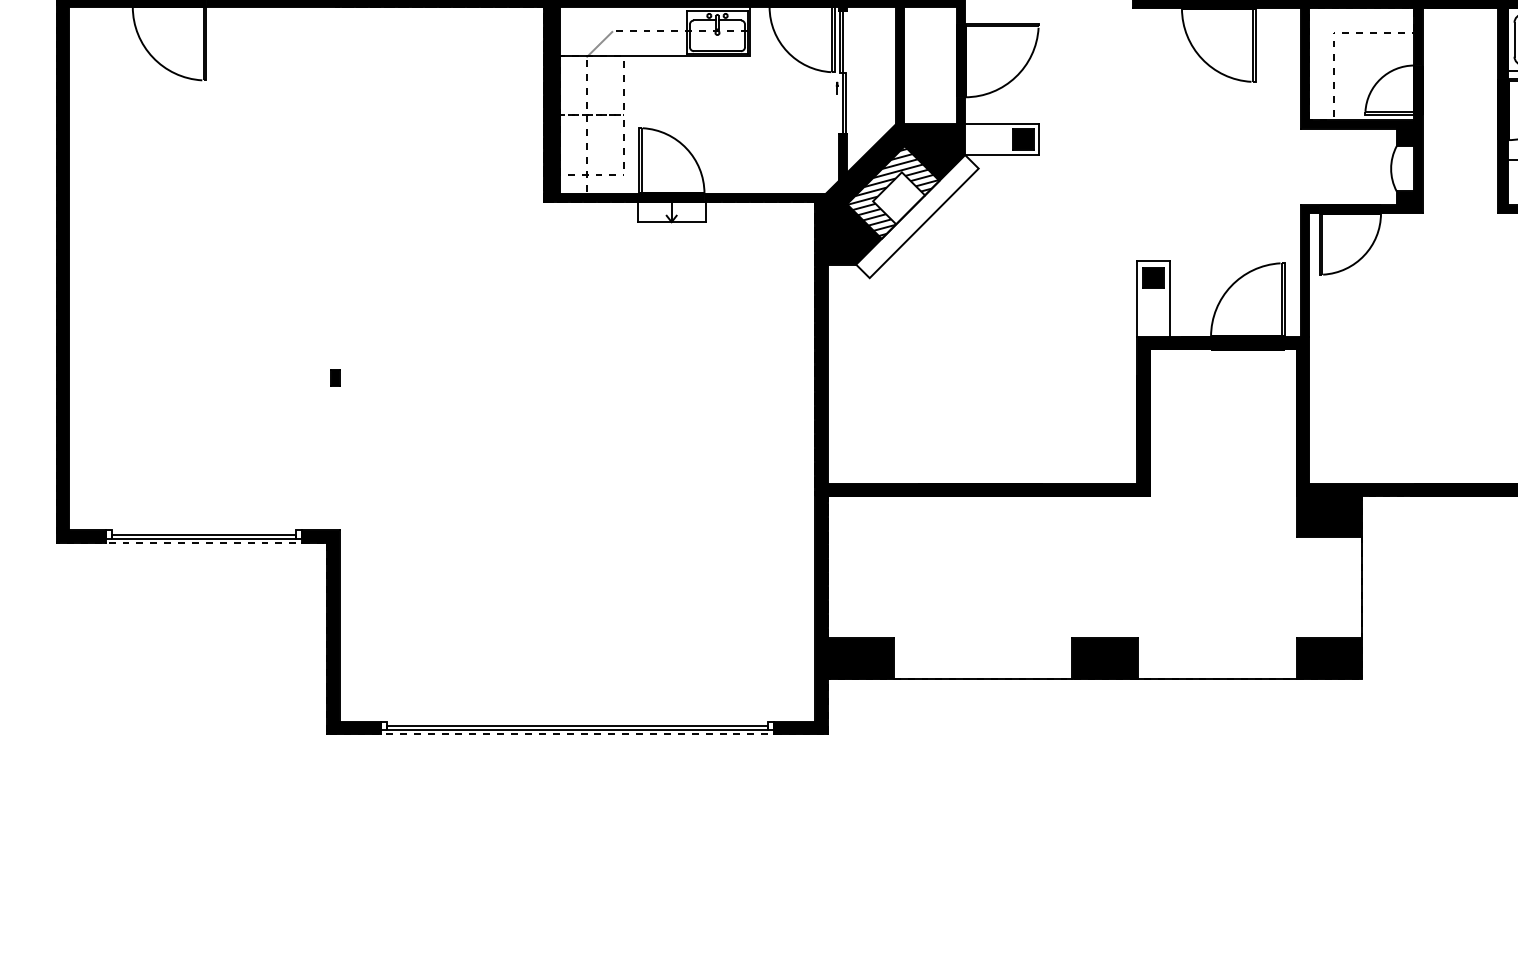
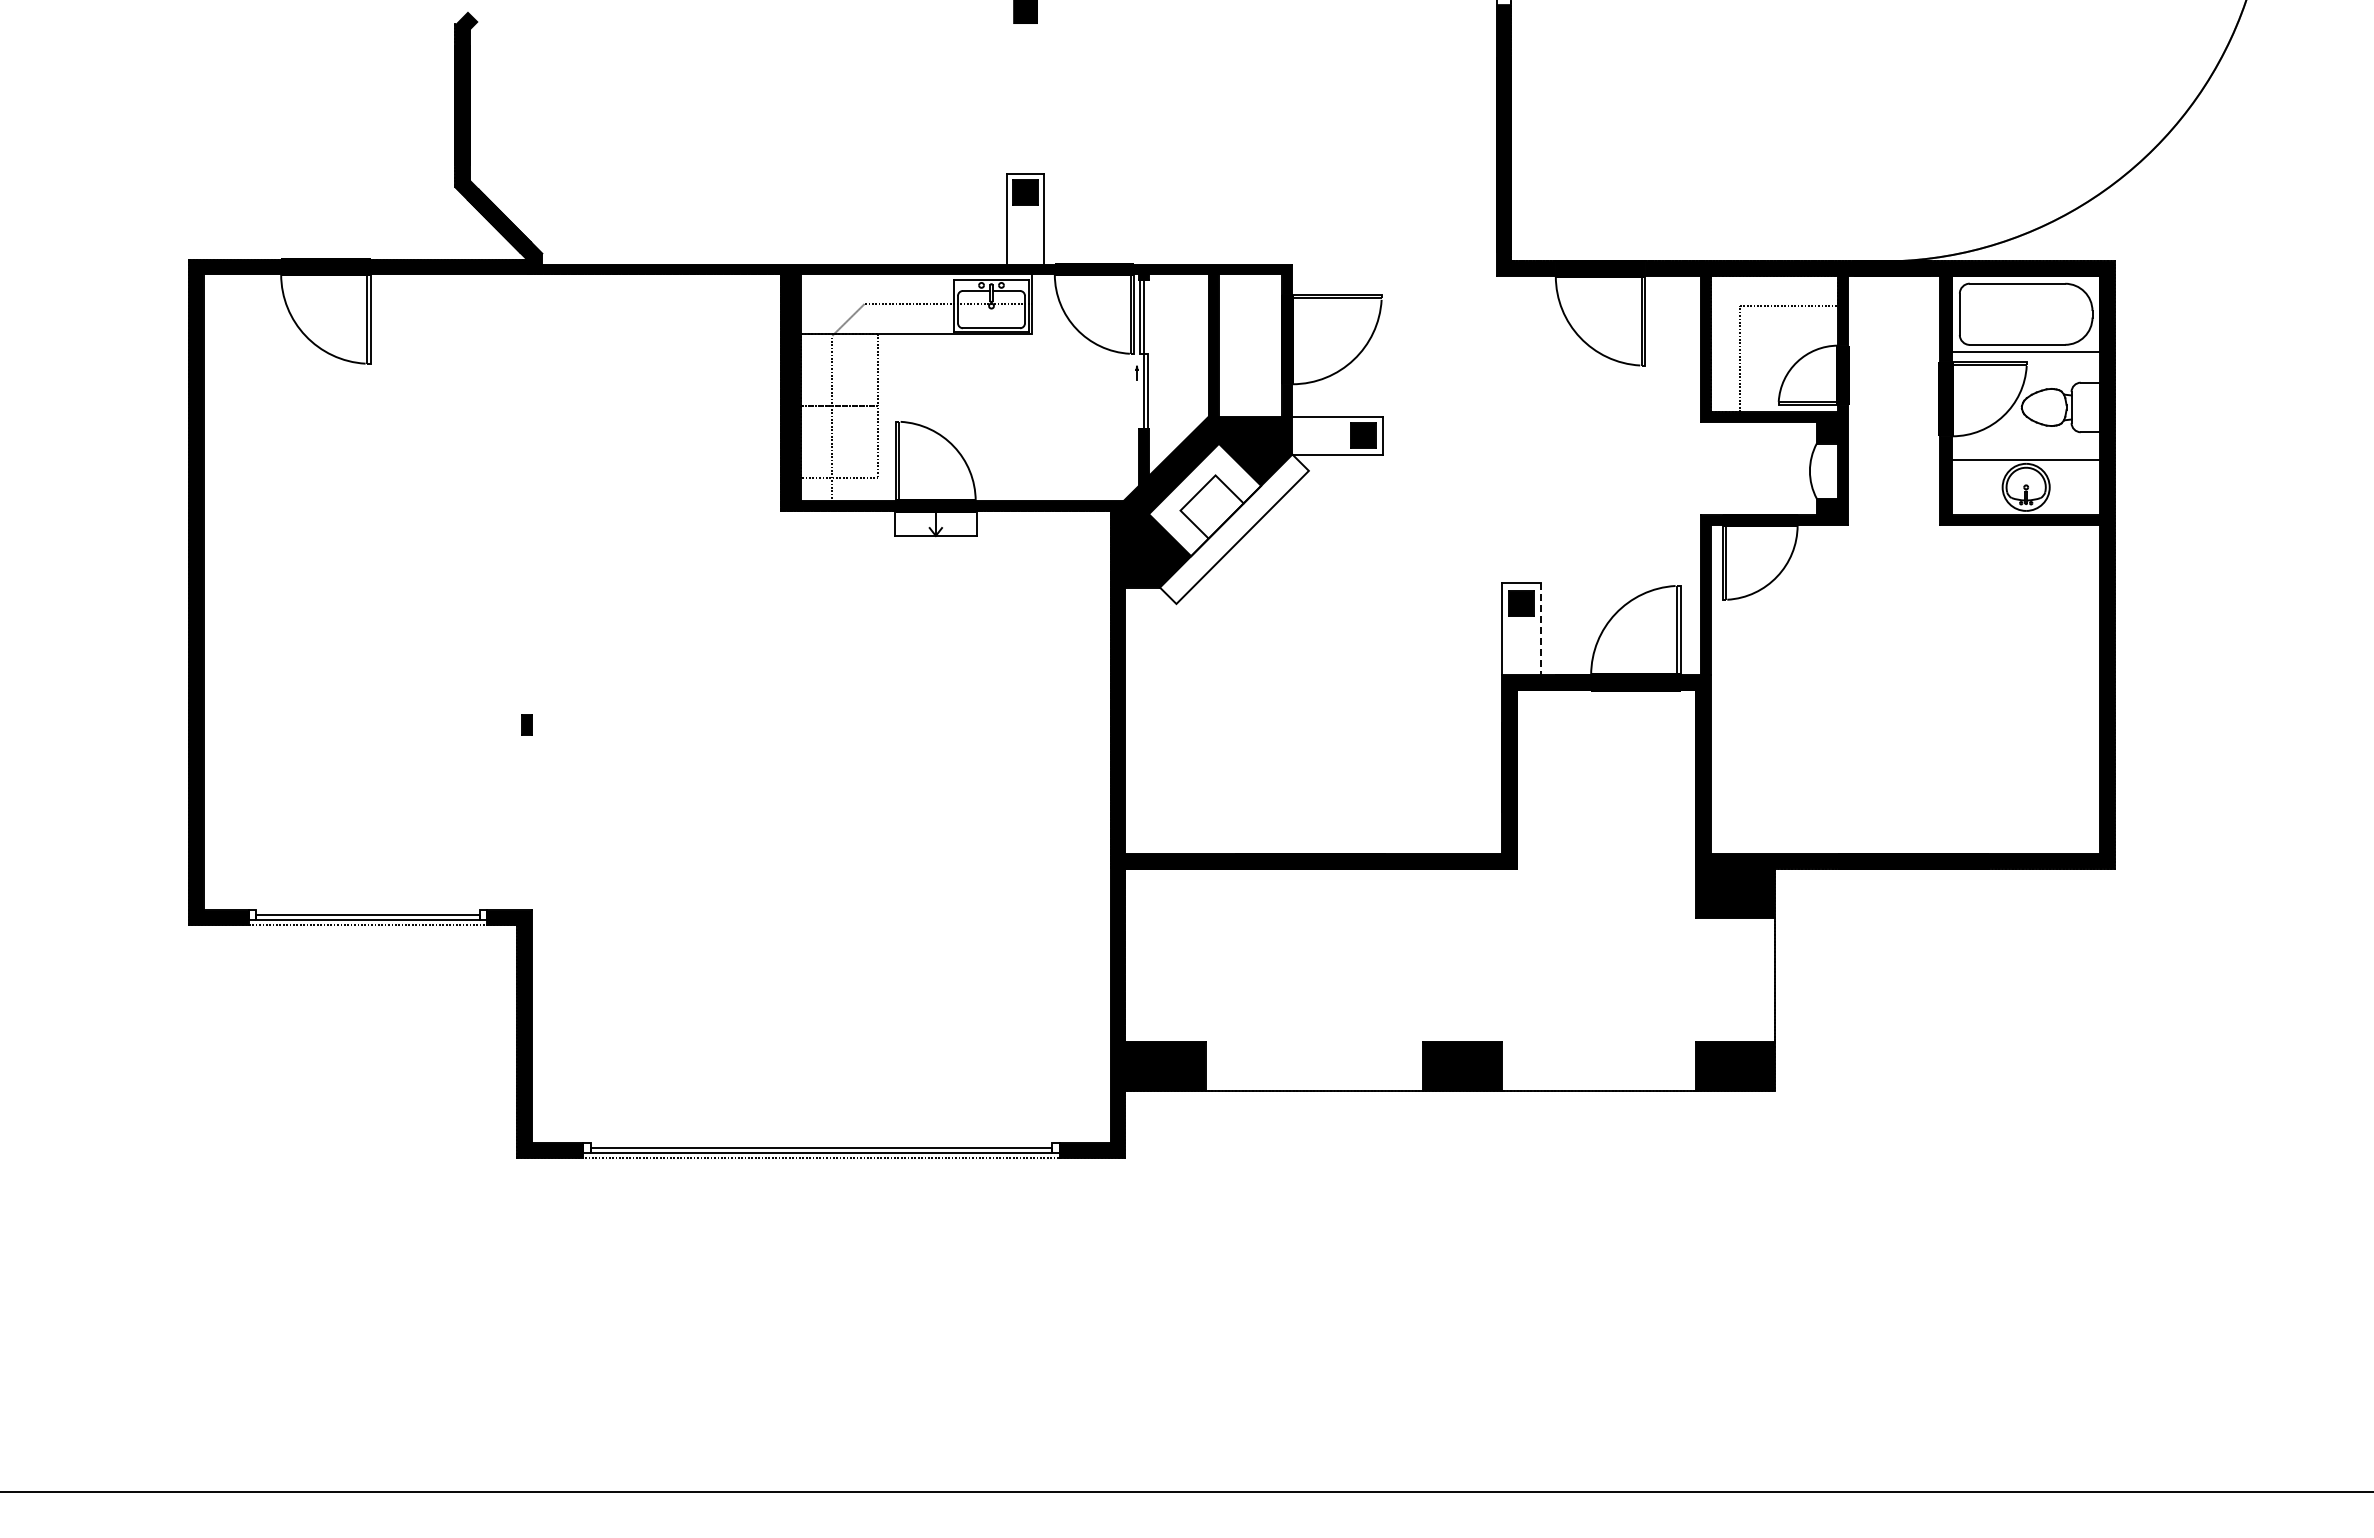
hatch: (892, 192) -> (1204, 499), removed
line: (1169, 299) -> (1540, 629), solid -> dashed

